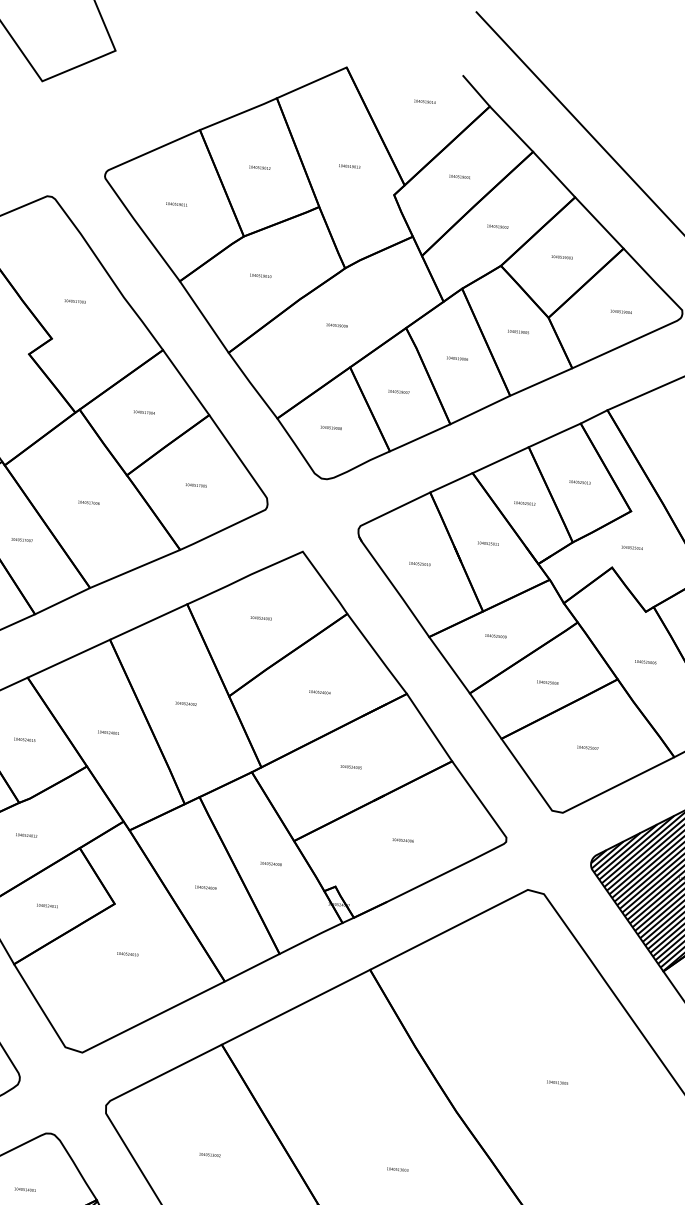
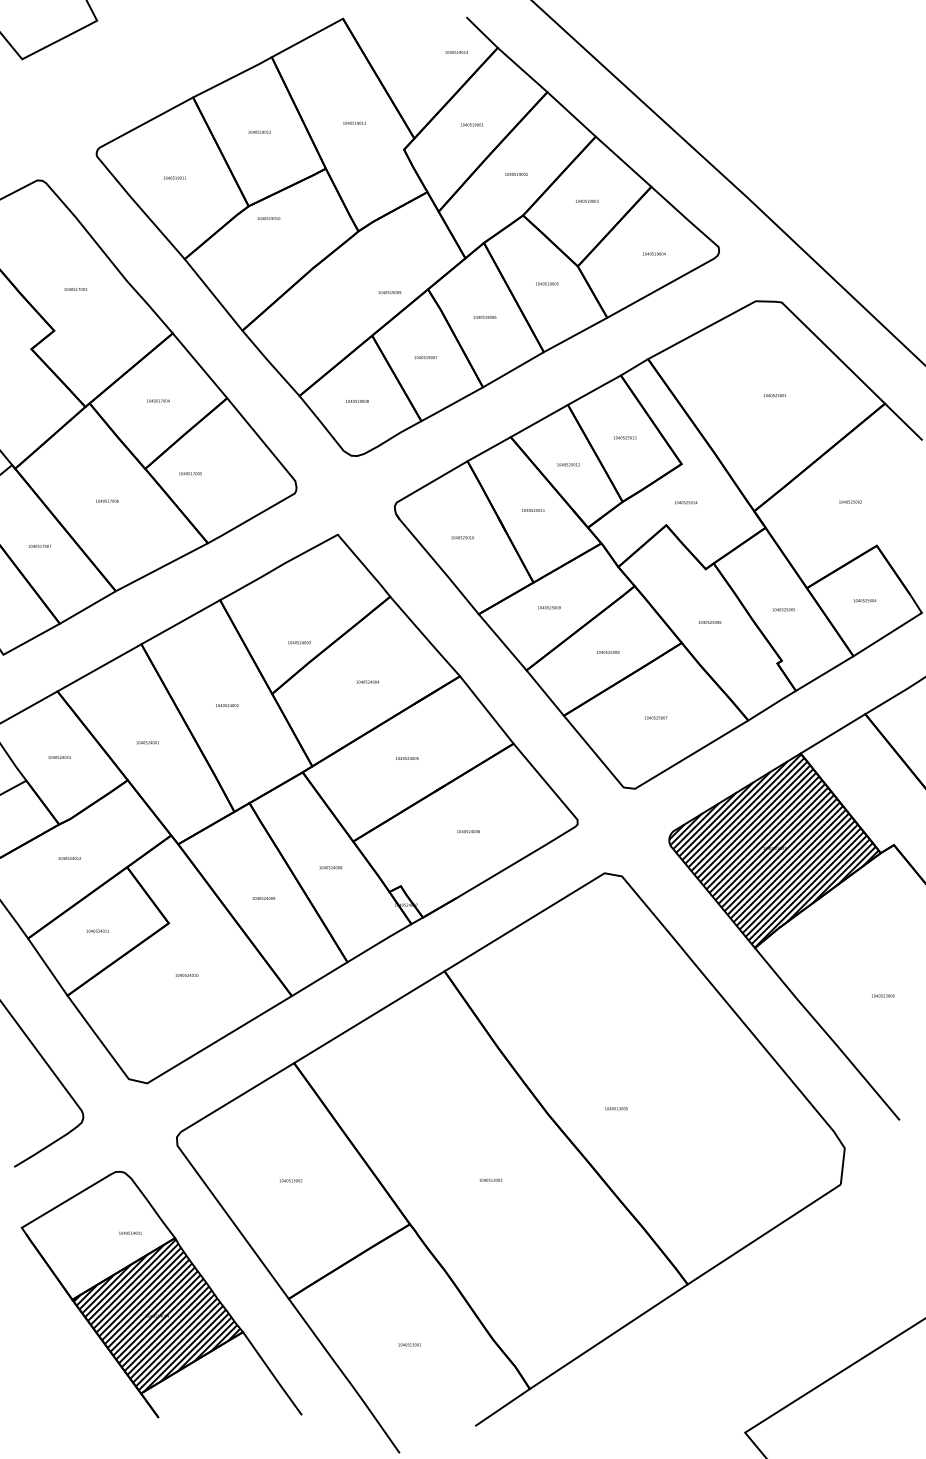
text: (424, 101) -> (456, 52), moved
text: (260, 275) -> (268, 218), moved
text: (336, 325) -> (389, 292), moved
text: (196, 485) -> (190, 473), moved
text: (261, 618) -> (299, 642), moved
text: (557, 1082) -> (616, 1108), moved
text: (25, 1189) -> (130, 1232), moved

